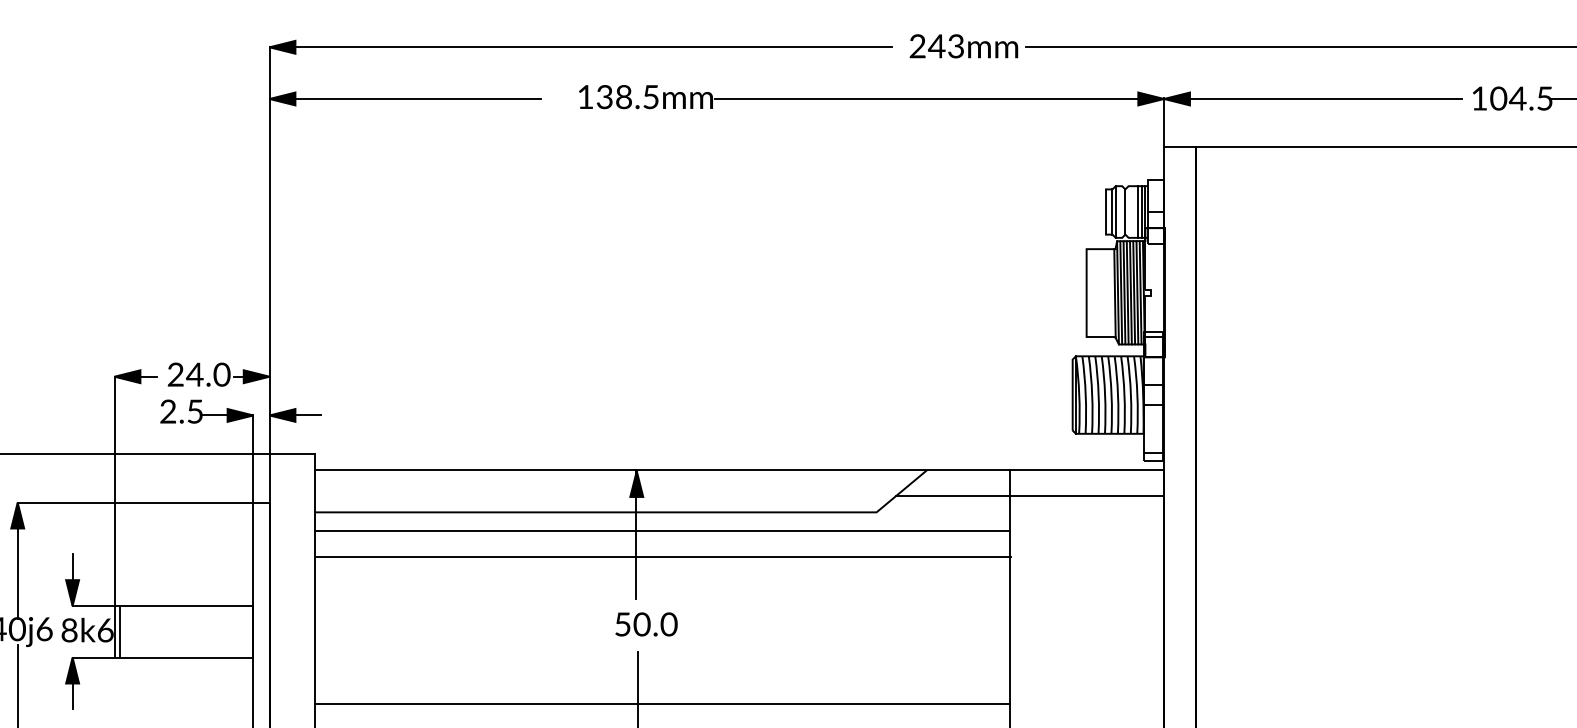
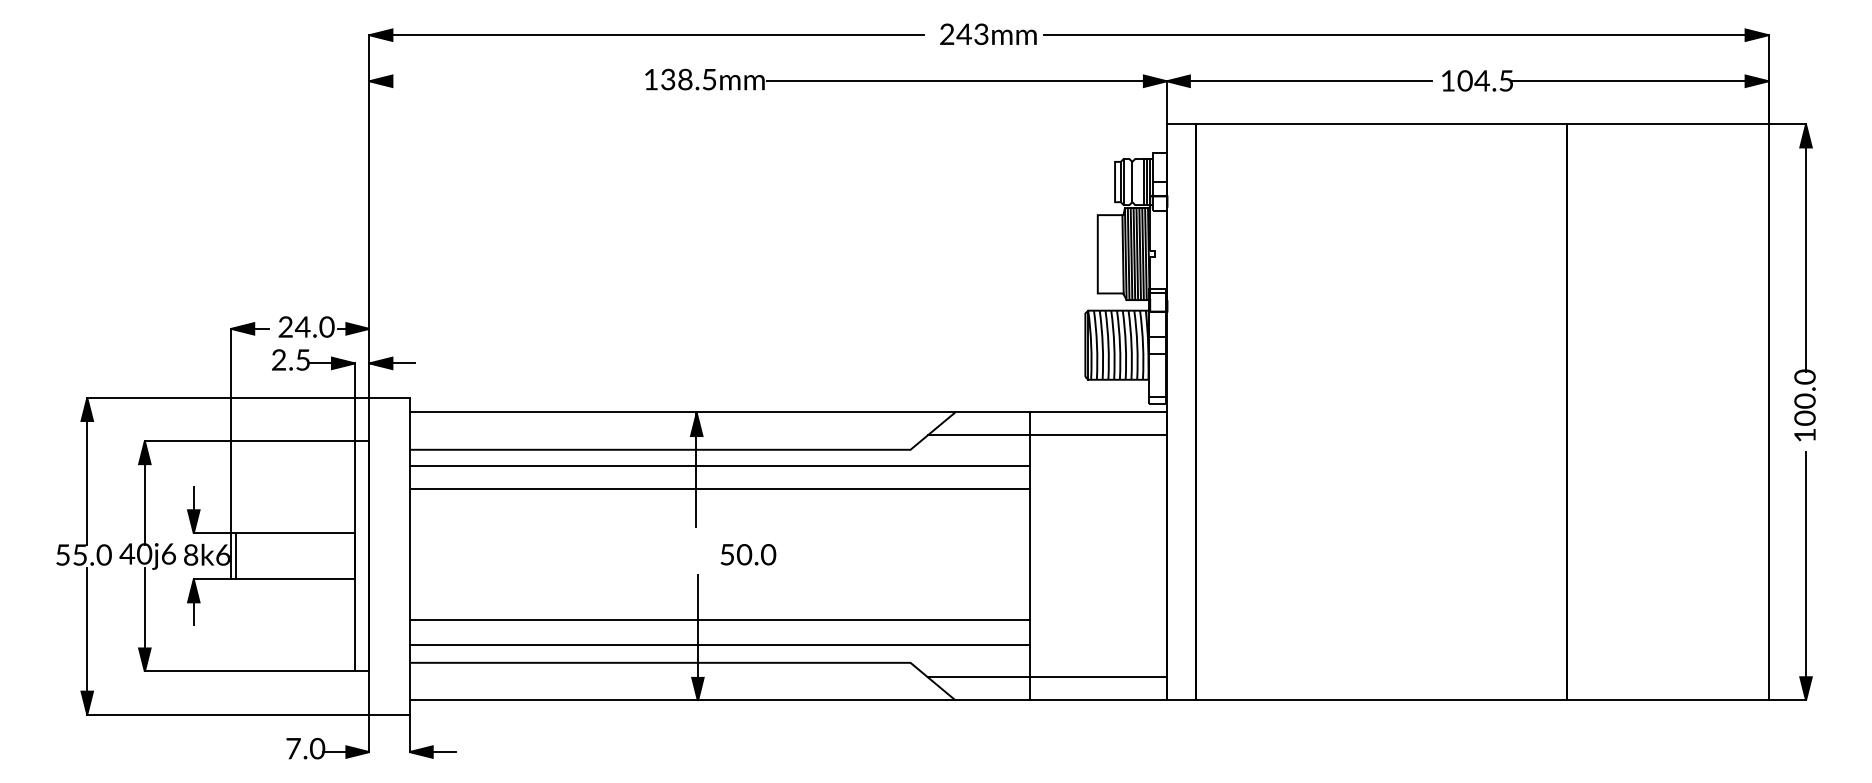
line: (405, 99) -> (490, 81), removed
text: (646, 624) -> (748, 554), moved

